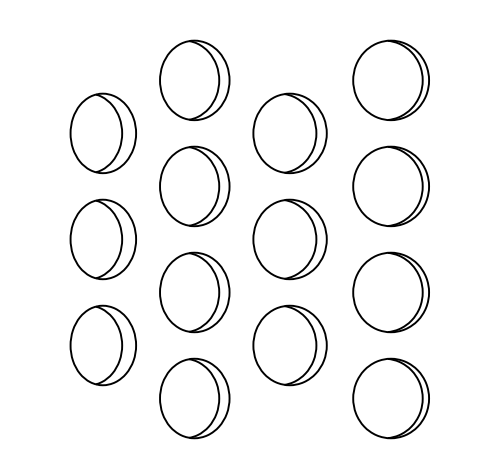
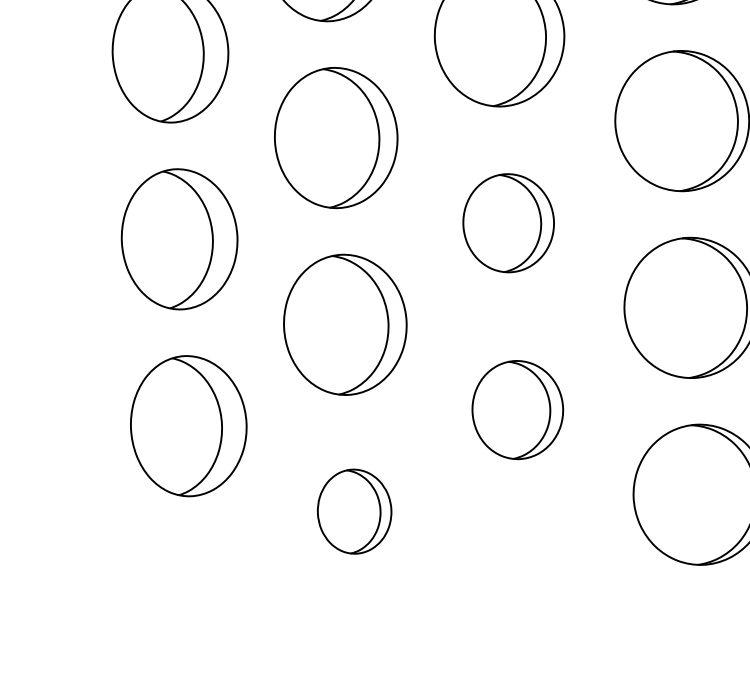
part: (289, 239) -> (507, 223), size x0.7
part: (289, 345) -> (516, 410), size x0.7
part: (194, 398) -> (354, 511), size x0.6

